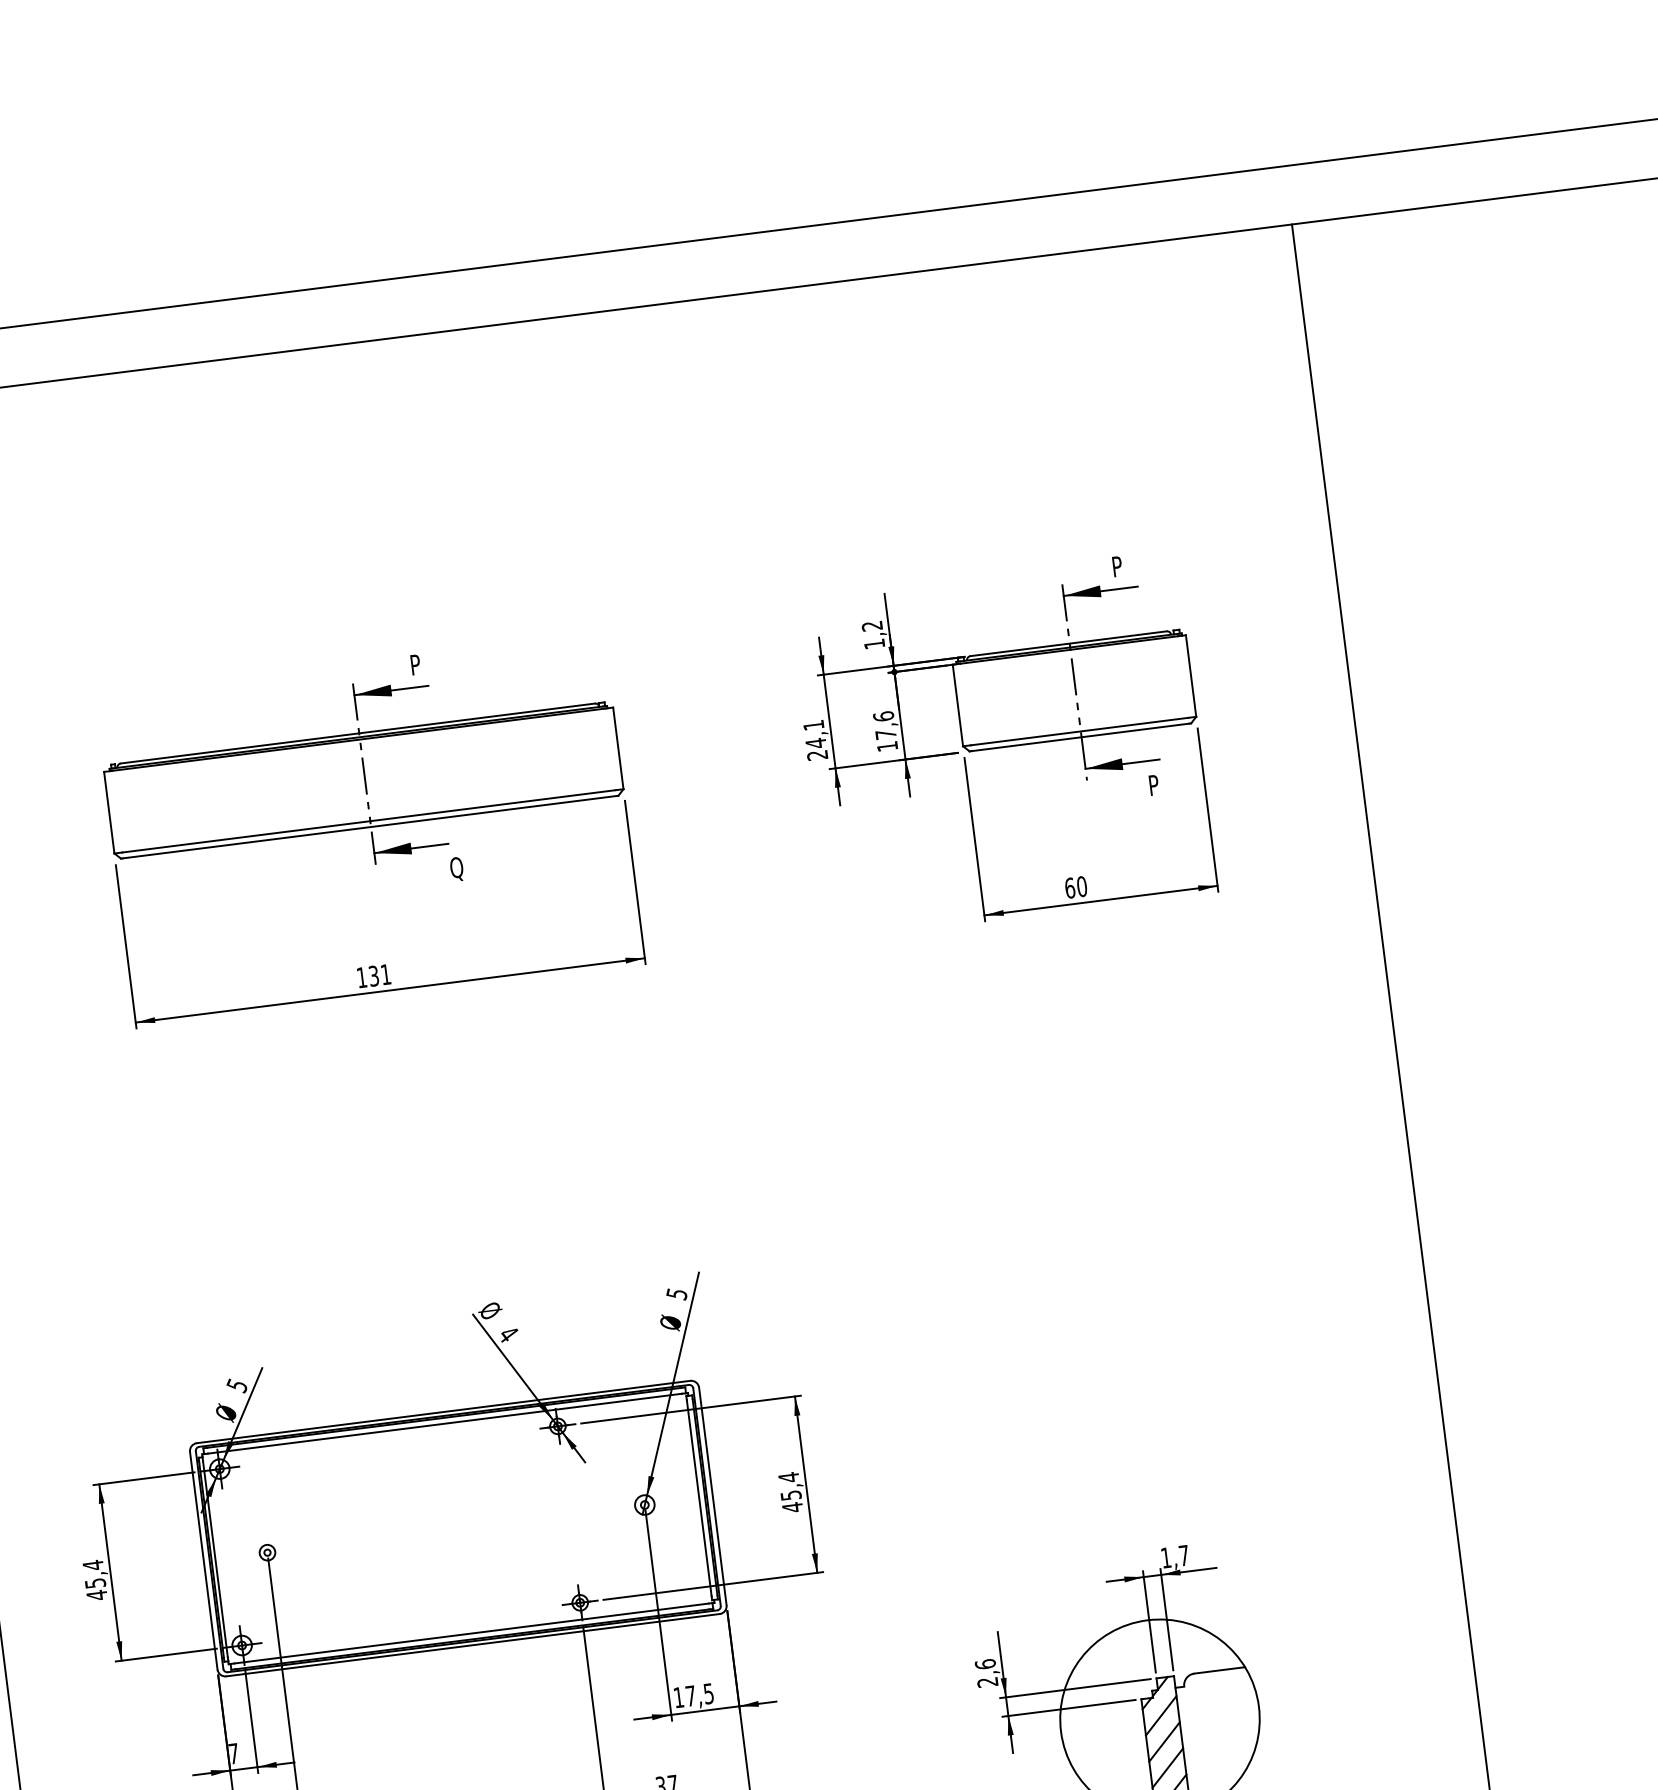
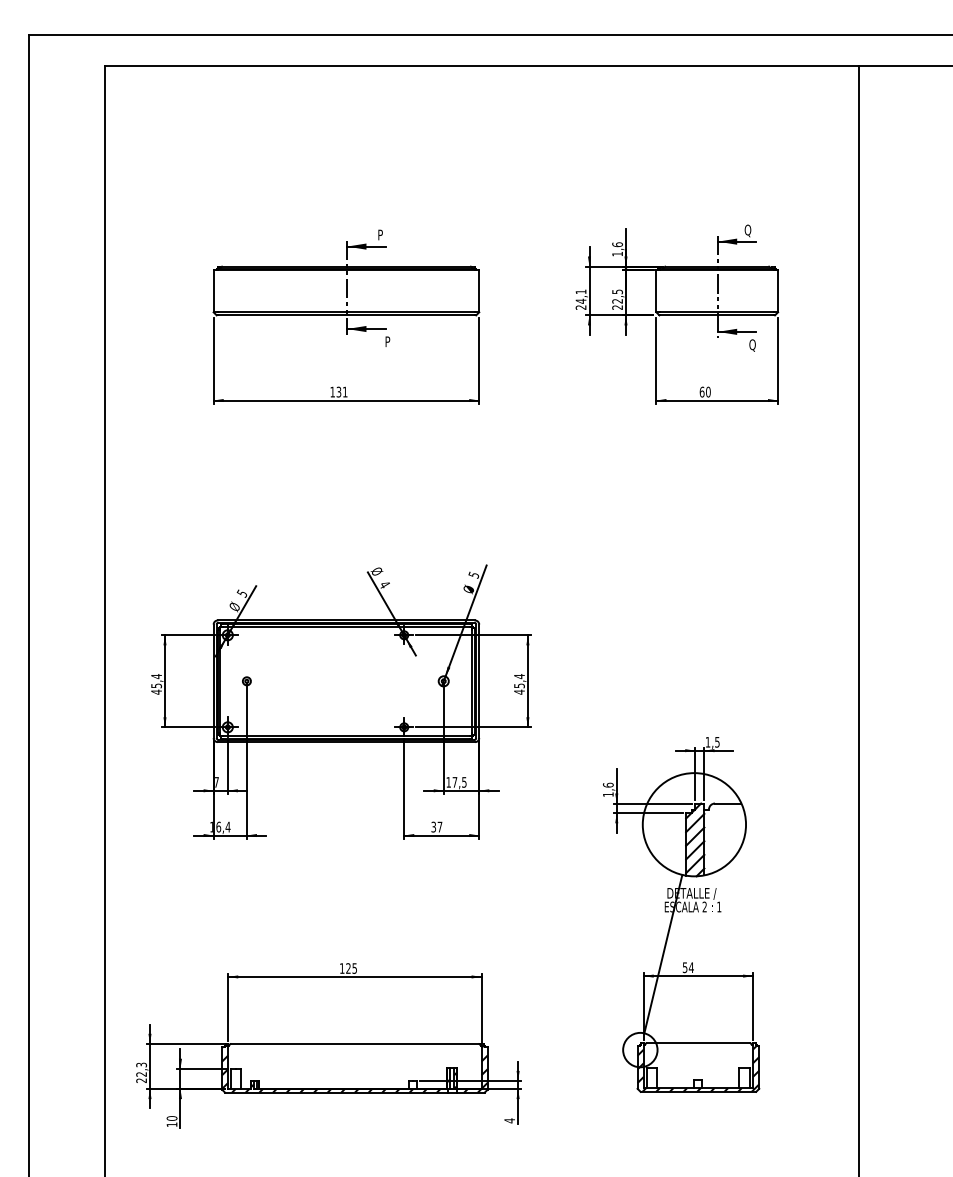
text: (1117, 567) -> (747, 230), P -> Q
text: (872, 625) -> (617, 244), 1,2 -> 1,6
text: (885, 731) -> (617, 299), 17,6 -> 22,5
text: (1155, 786) -> (752, 345), P -> Q
text: (456, 868) -> (388, 342), Q -> P
text: (1184, 1556) -> (717, 742), 1,7 -> 1,5
text: (988, 1682) -> (608, 794), 2,6 -> 1,6

